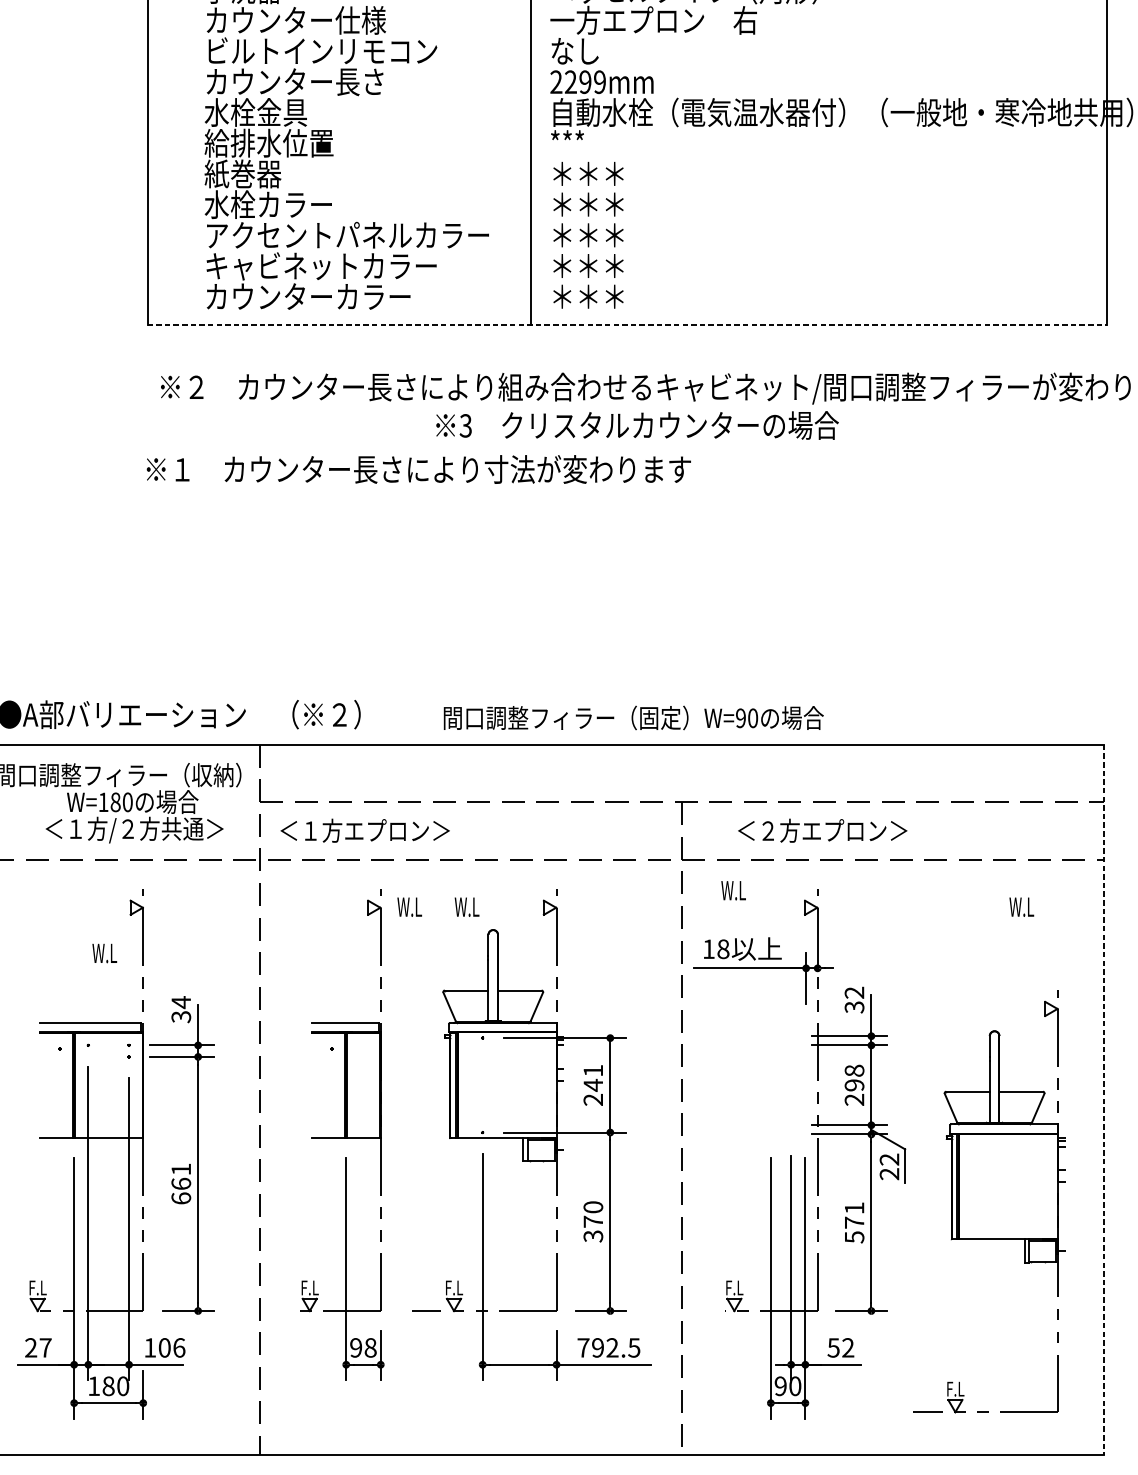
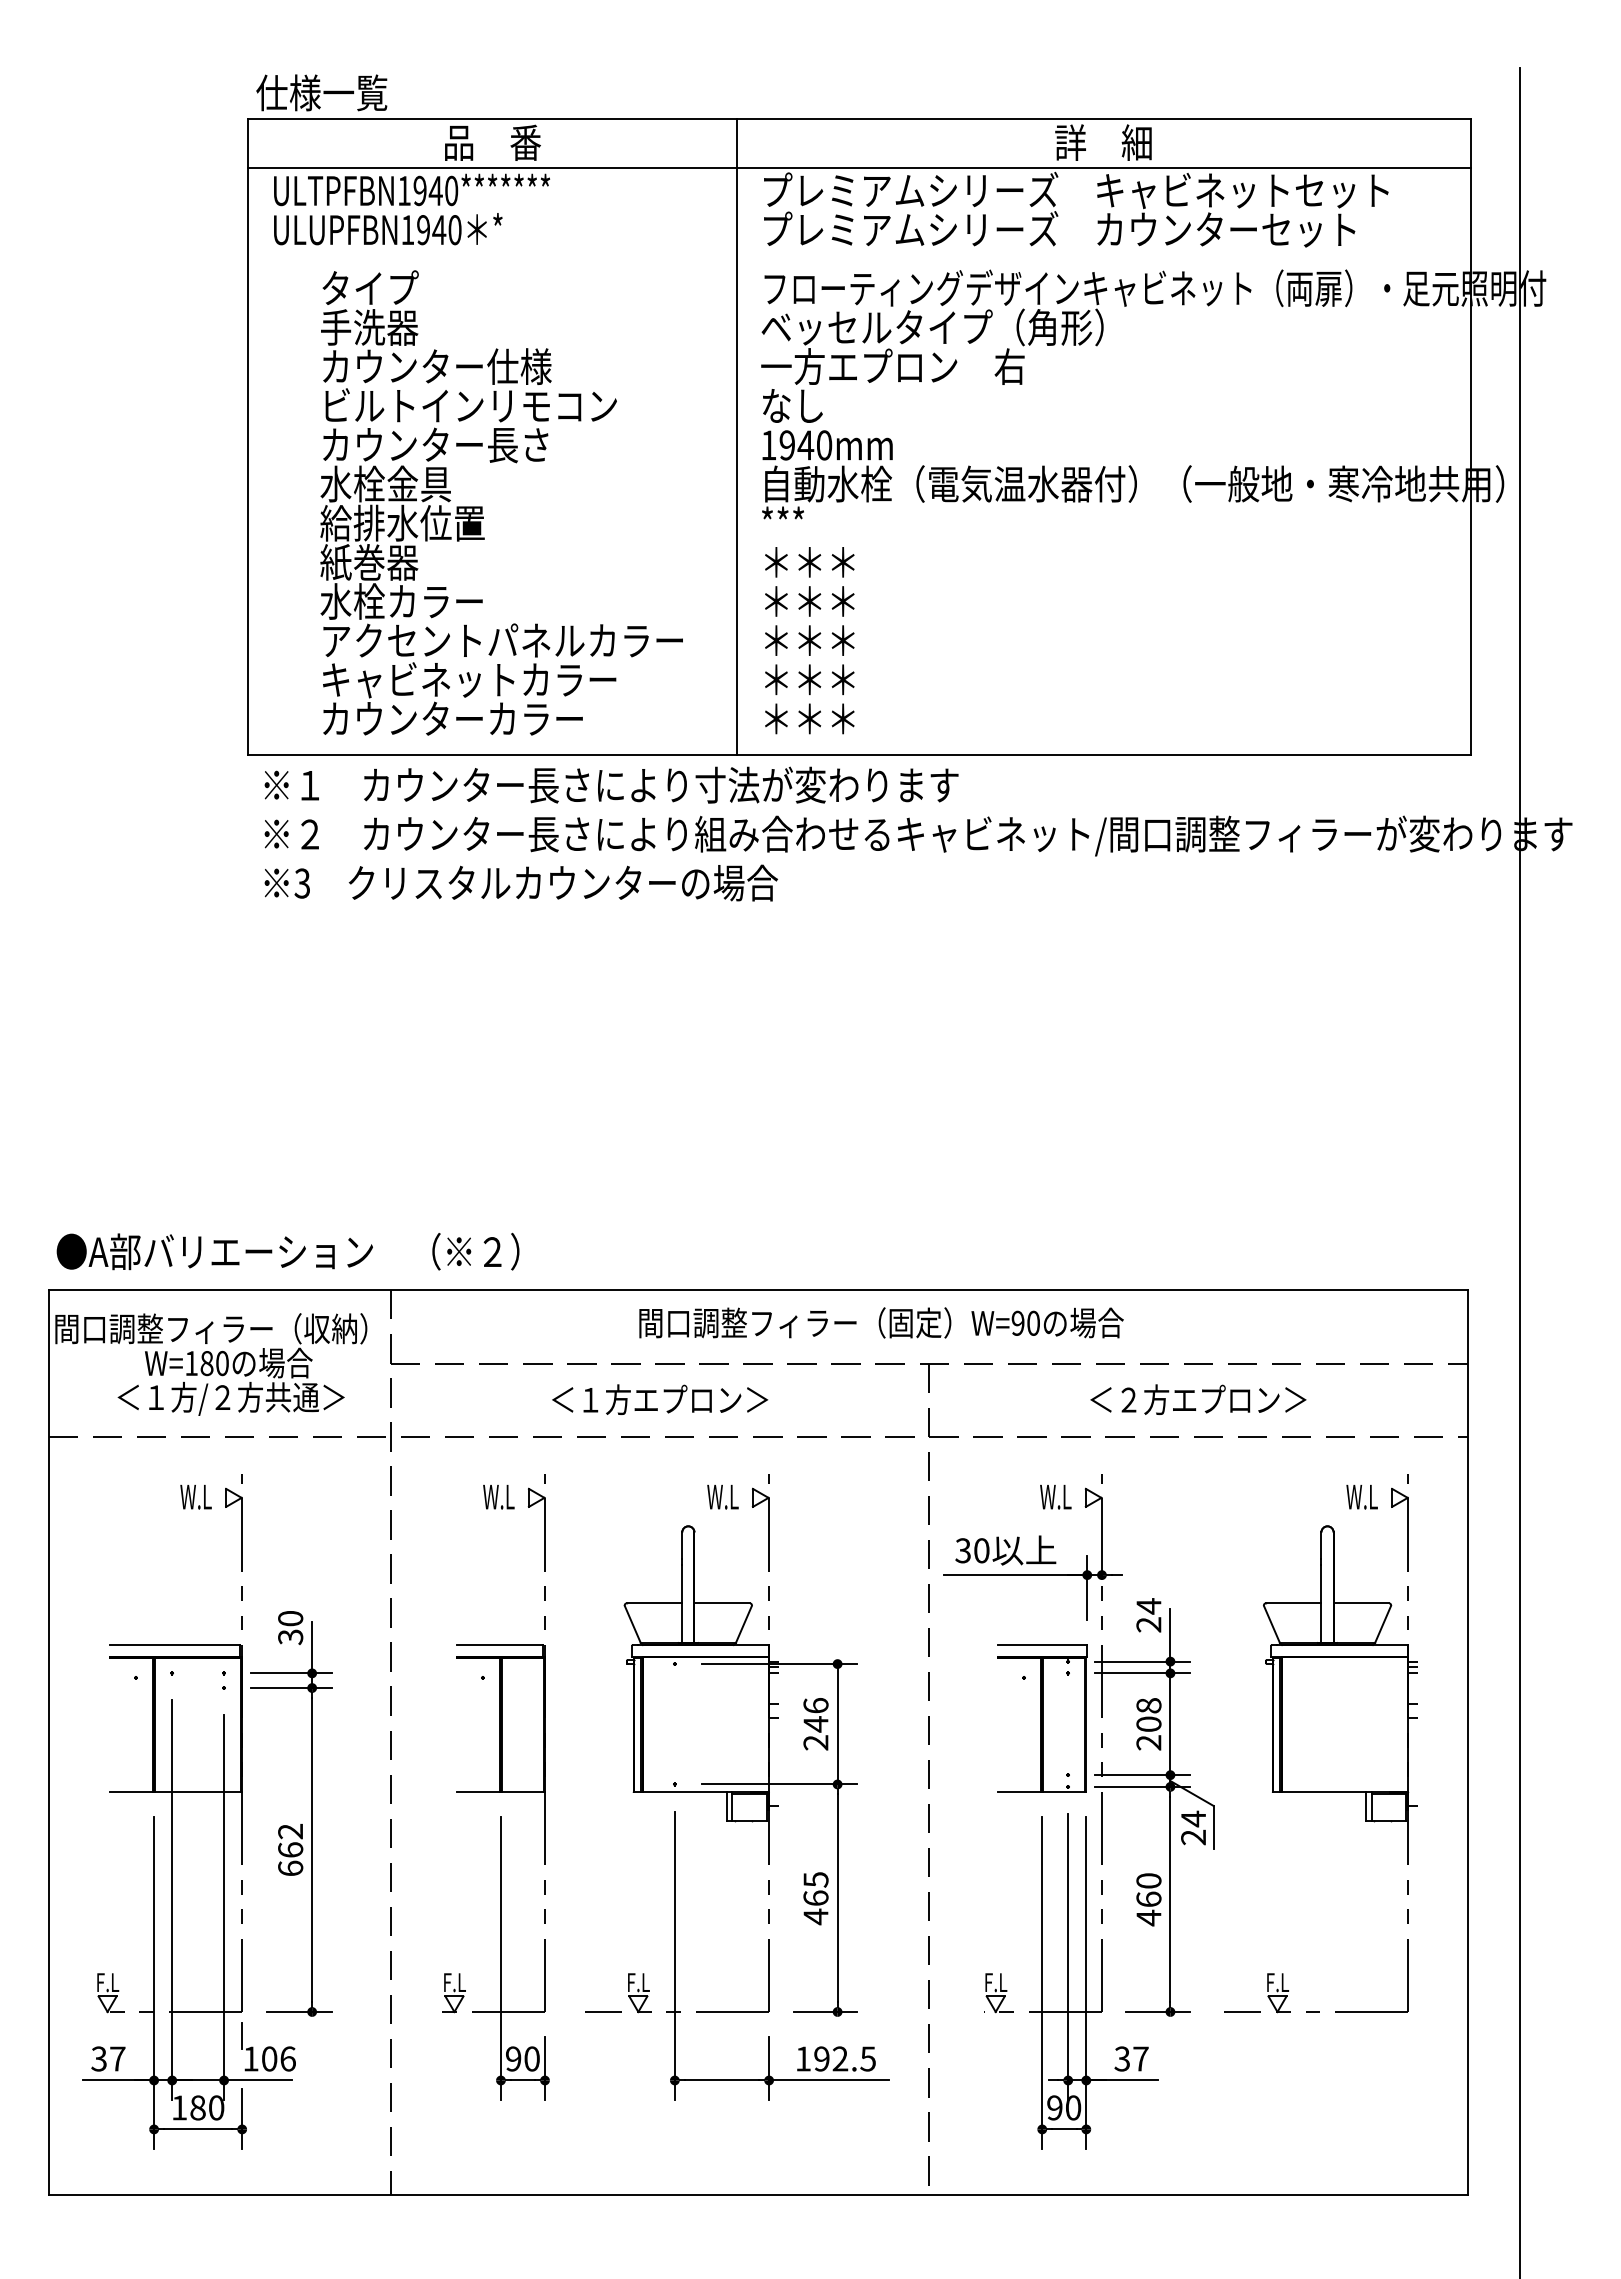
text: (578, 82) -> (796, 445), 2299mm -> 1940mm
line: (627, 324) -> (859, 754), dashed -> solid
text: (636, 425) -> (520, 882), moved
text: (418, 468) -> (611, 784), moved
text: (633, 717) -> (881, 1322), moved
text: (365, 830) -> (660, 1399), moved
text: (822, 830) -> (1198, 1399), moved
text: (733, 890) -> (1055, 1496), moved
text: (409, 906) -> (498, 1496), moved
text: (466, 906) -> (722, 1496), moved
text: (716, 949) -> (972, 1550), 18 -> 30
text: (104, 952) -> (195, 1496), moved
text: (854, 1000) -> (1148, 1615), 32 -> 24
text: (181, 1002) -> (290, 1618), 34 -> 30
text: (592, 1070) -> (815, 1705), 241 -> 246
part: (771, 1080) -> (1042, 1718), added
text: (854, 1084) -> (1148, 1723), 298 -> 208
line: (1104, 1099) -> (1467, 1742), dashed -> solid
text: (889, 1159) -> (1193, 1818), 22 -> 24
text: (181, 1169) -> (290, 1831), 661 -> 662
part: (989, 1201) -> (1320, 1743), moved
text: (592, 1222) -> (815, 1898), 370 -> 465
text: (854, 1222) -> (1148, 1899), 571 -> 460
line: (143, 1330) -> (242, 2036), added
text: (30, 1347) -> (98, 2058), 27 -> 37
text: (583, 1347) -> (803, 2058), 792.5 -> 192.5
text: (840, 1347) -> (1131, 2058), 52 -> 37
text: (370, 1348) -> (531, 2059), 98 -> 90

